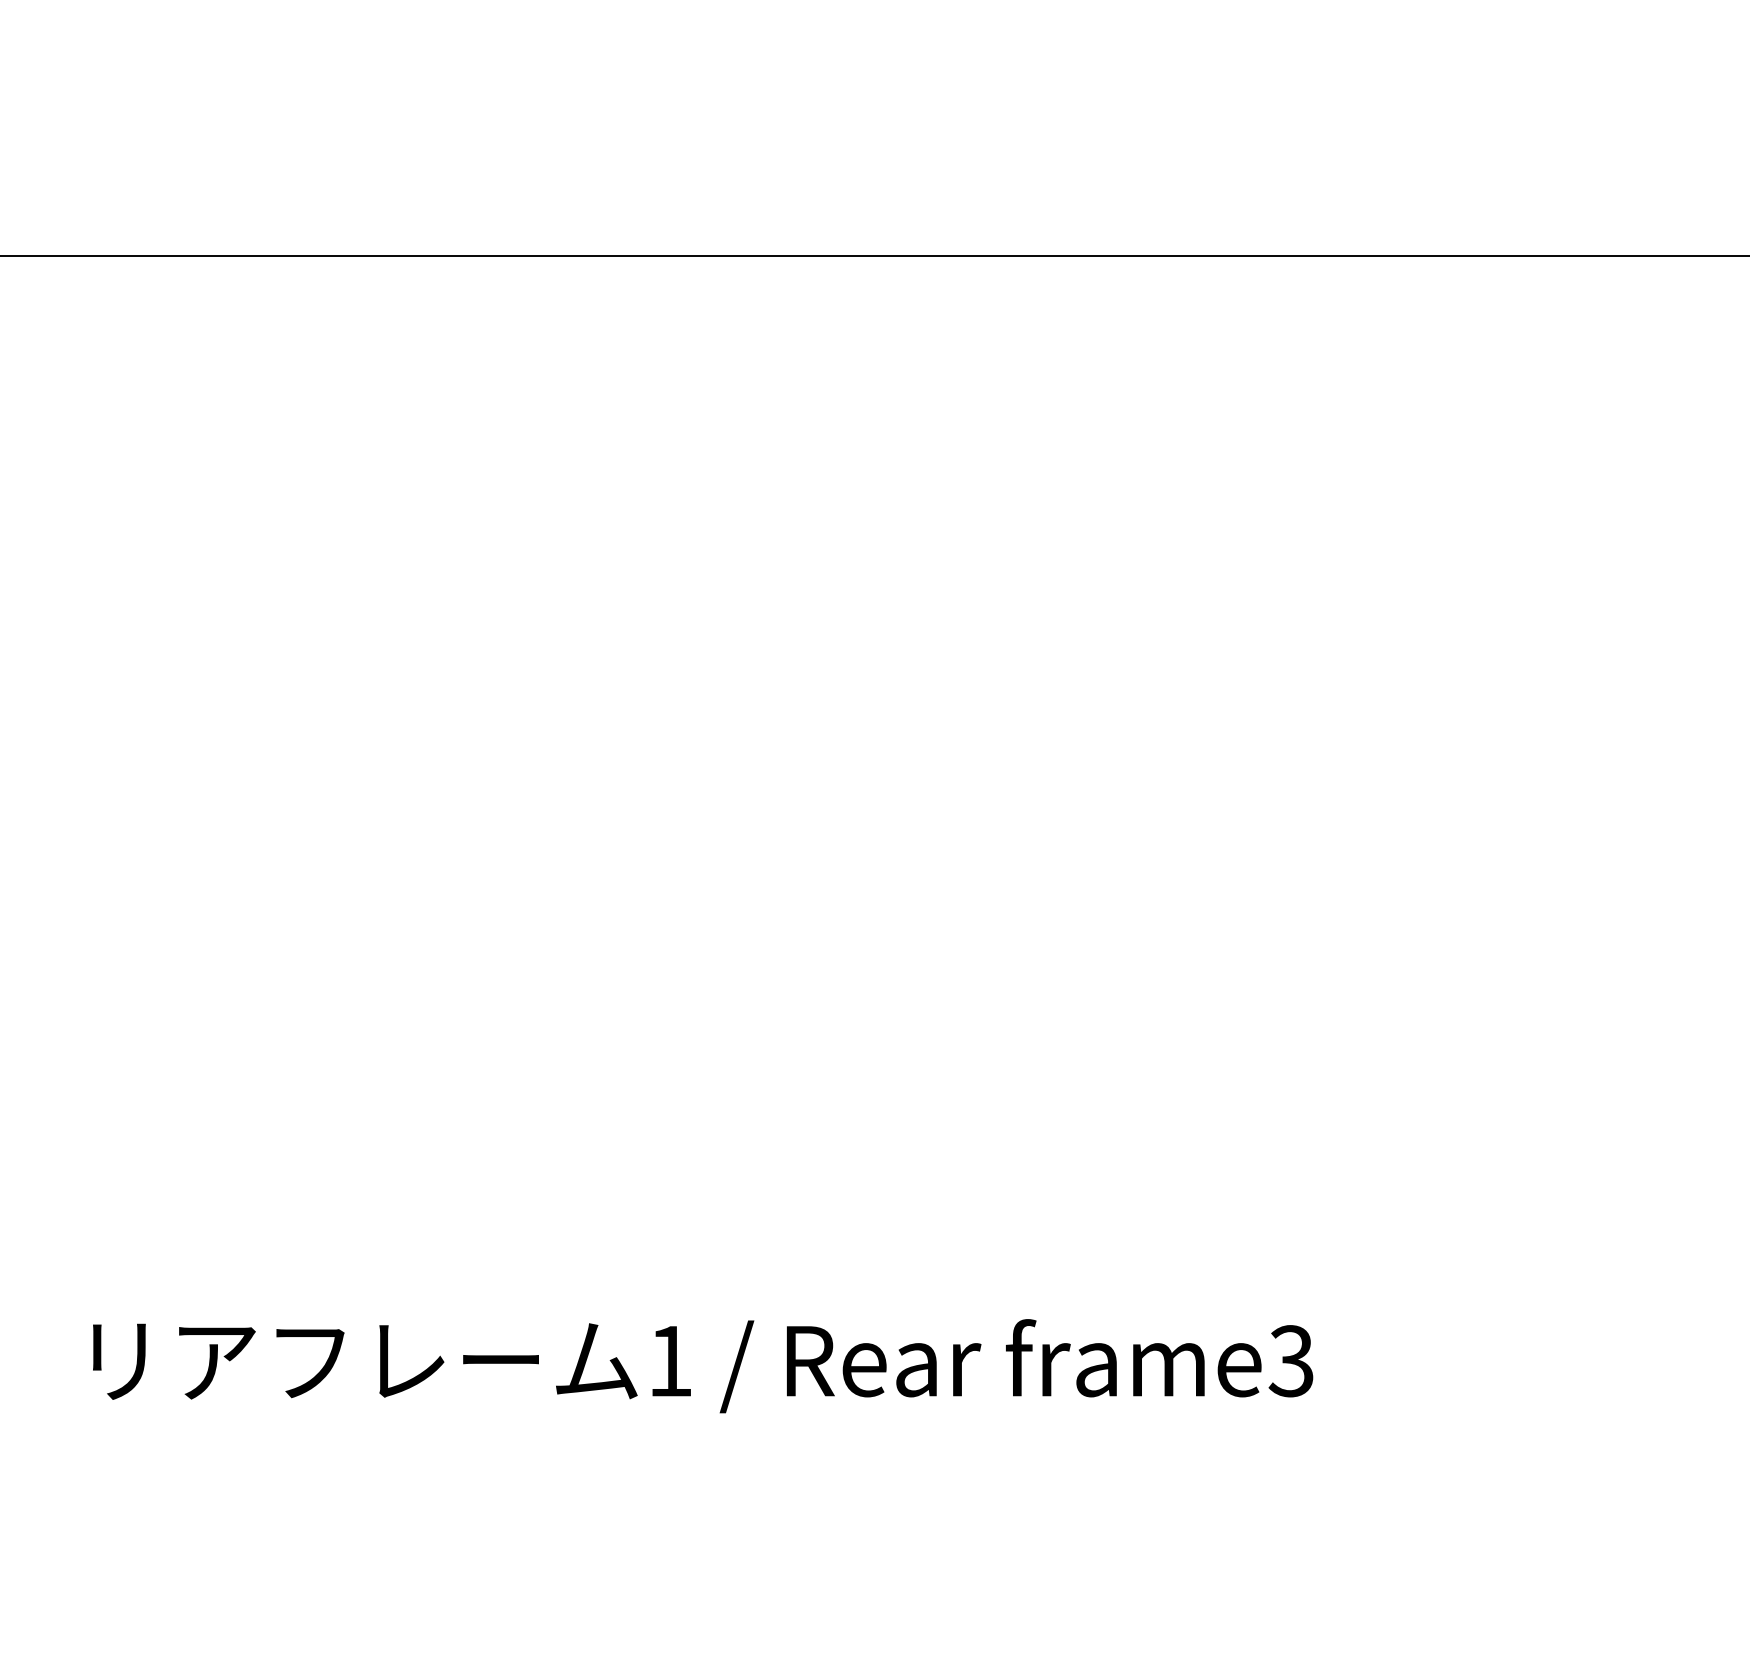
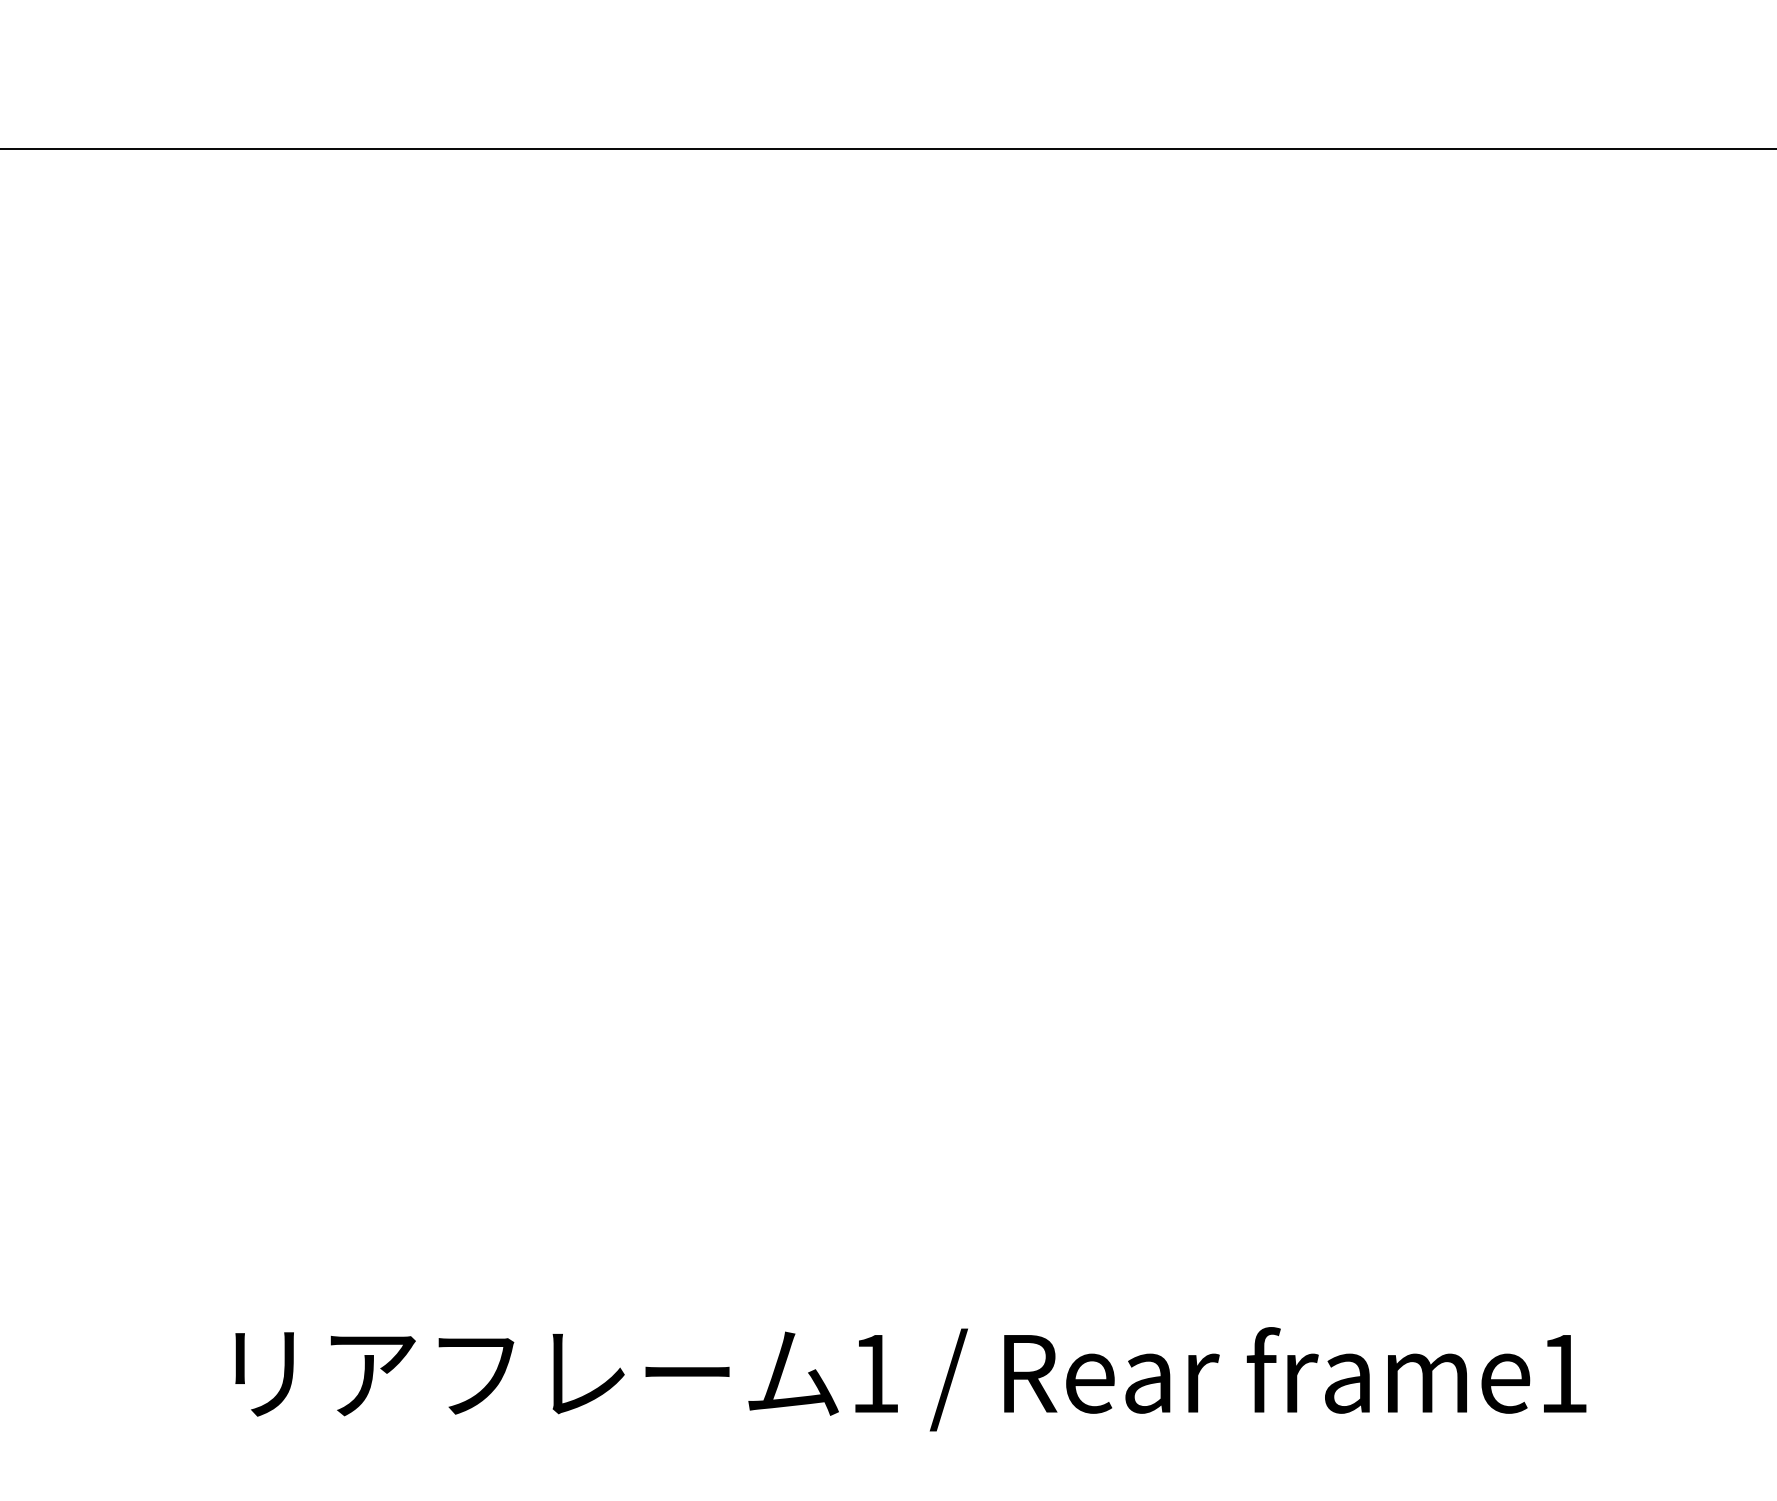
text: (1290, 1361) -> (1562, 1374), frame3 -> frame1

